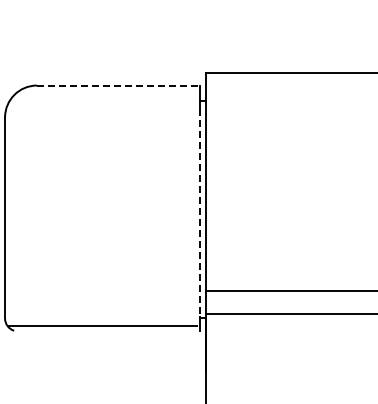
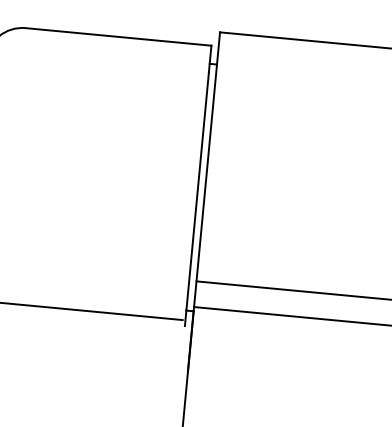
line: (118, 85) -> (118, 36), dashed -> solid
line: (199, 213) -> (197, 191), dashed -> solid

